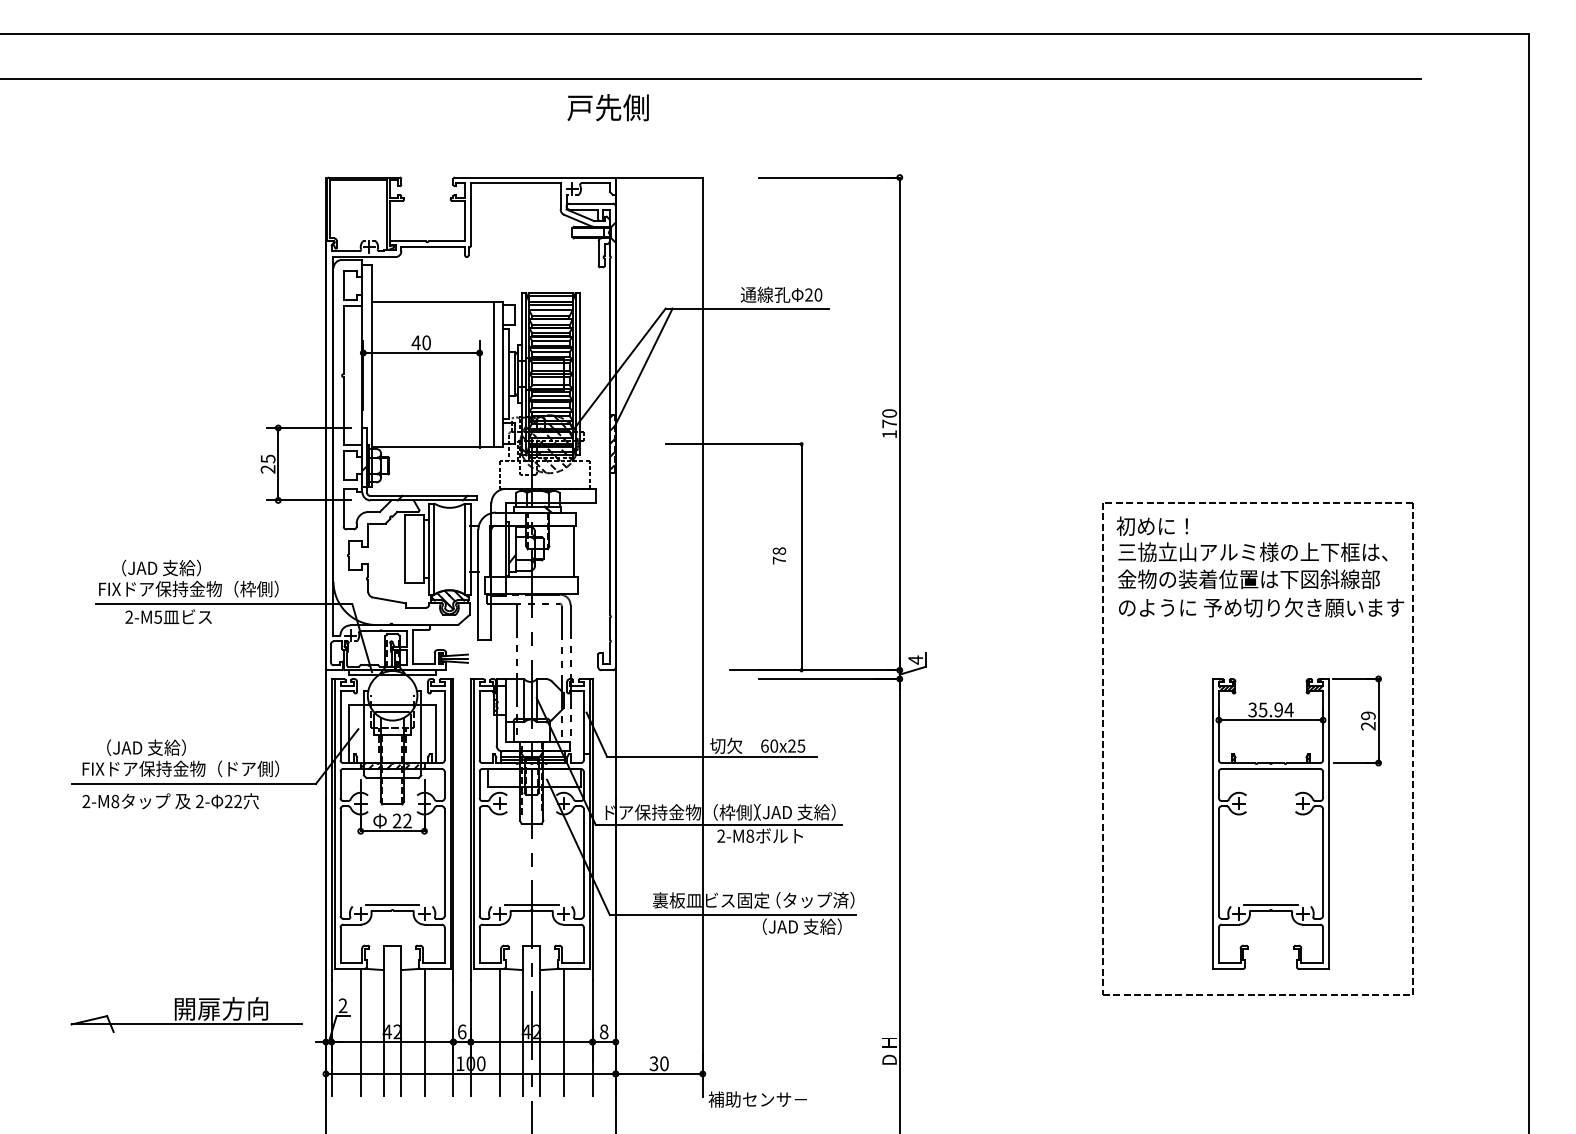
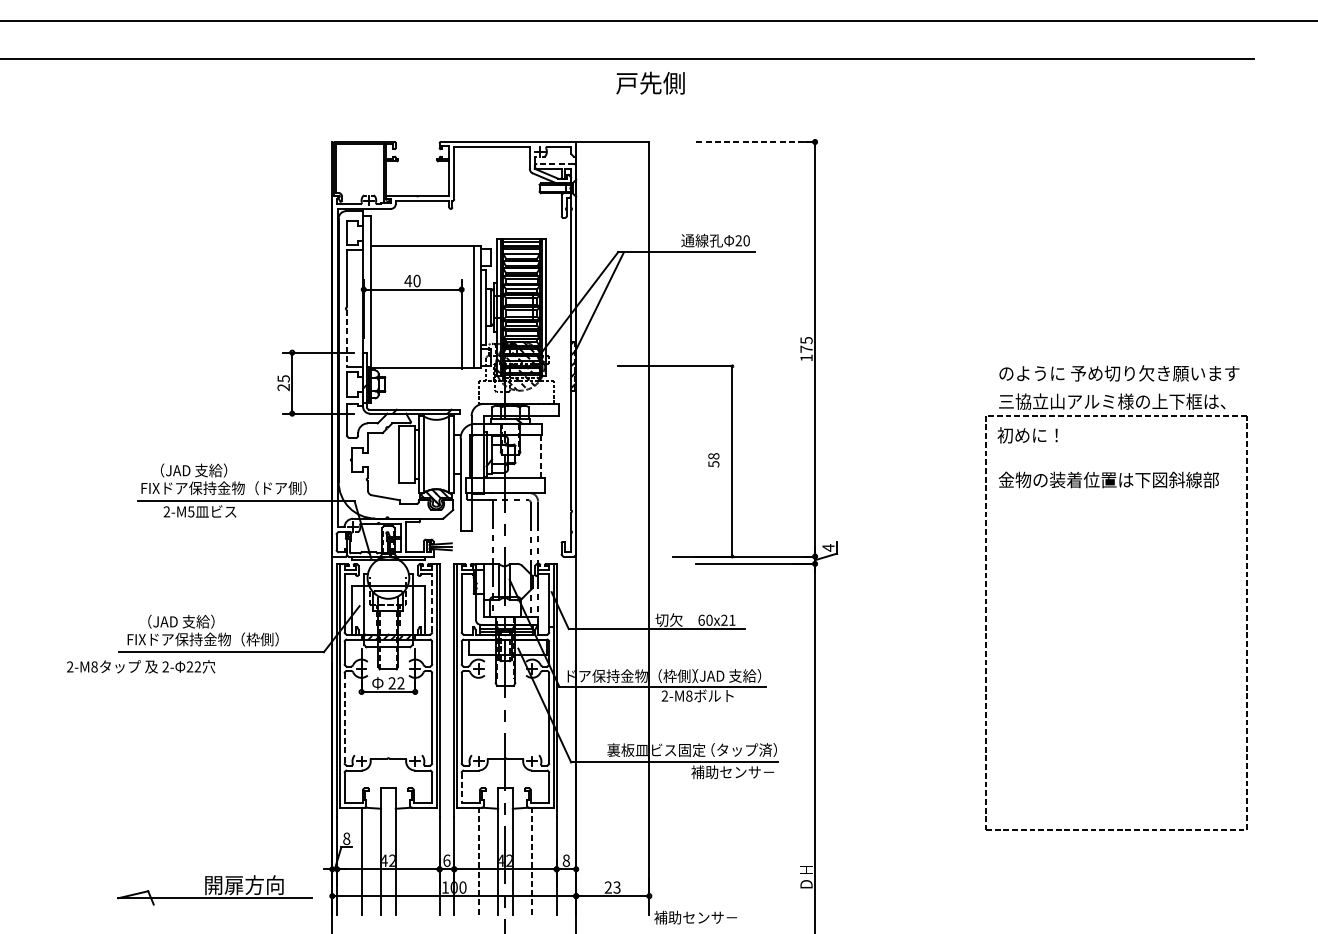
text: (607, 107) -> (649, 83), moved
line: (829, 177) -> (755, 141), solid -> dashed
line: (591, 203) -> (555, 163), solid -> dashed
line: (343, 411) -> (347, 338), solid -> dashed
text: (889, 413) -> (806, 340), 170 -> 175
line: (573, 551) -> (540, 456), solid -> dashed
text: (1252, 551) -> (1111, 401), moved
text: (779, 560) -> (713, 464), 78 -> 58
text: (267, 588) -> (283, 487), FIXドア保持金物（枠側） -> FIXドア保持金物（ドア側）
text: (1261, 607) -> (1119, 373), moved
line: (444, 725) -> (432, 602), solid -> dashed
text: (801, 745) -> (732, 619), 60x25 -> 60x21
text: (251, 768) -> (269, 639), FIXドア保持金物（ドア側） -> FIXドア保持金物（枠側）
text: (170, 801) -> (140, 666), moved
part: (1296, 822) -> (1148, 684), removed
line: (340, 863) -> (344, 719), solid -> dashed
line: (392, 905) -> (388, 754), removed
line: (531, 905) -> (505, 754), removed
text: (801, 926) -> (732, 772), （JAD 支給） -> 補助センサ－
line: (479, 945) -> (461, 788), solid -> dashed
text: (342, 1005) -> (346, 838), 2 -> 8
part: (186, 1014) -> (215, 889), moved
line: (424, 1031) -> (415, 860), removed
line: (499, 1031) -> (478, 860), solid -> dashed
line: (563, 1031) -> (532, 860), solid -> dashed
text: (658, 1063) -> (612, 887), 30 -> 23

